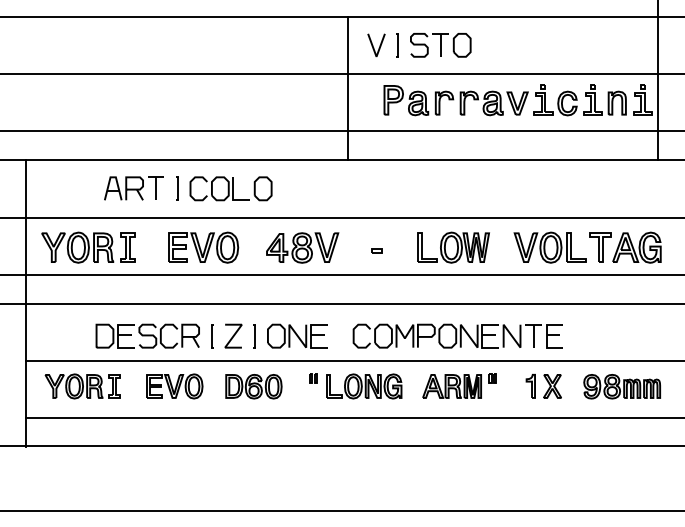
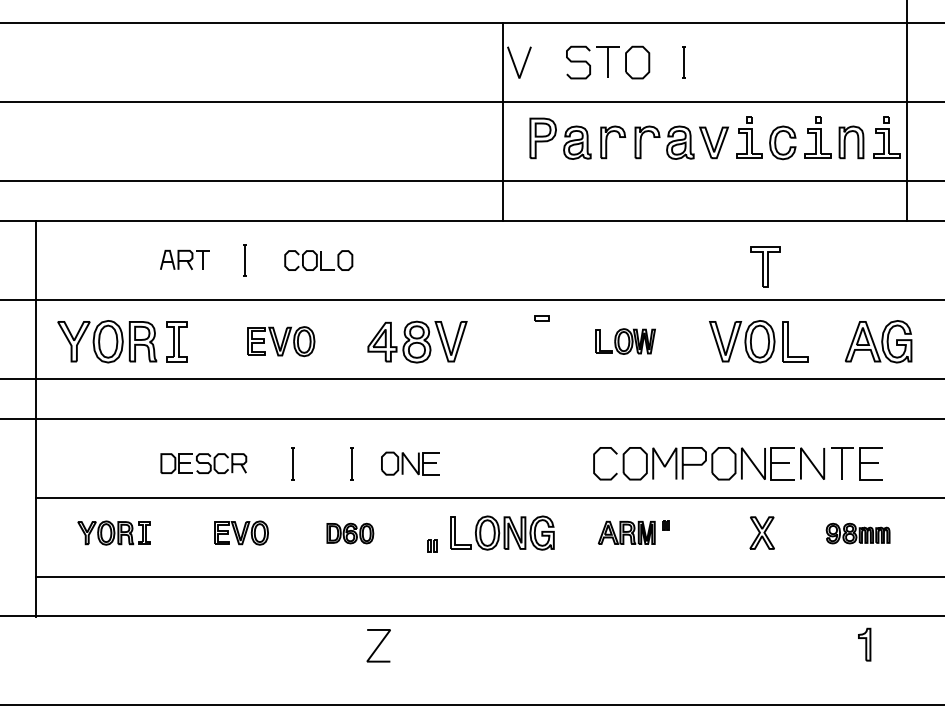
line: (397, 45) -> (683, 62), moved
line: (348, 88) -> (502, 122), moved
part: (133, 188) -> (184, 260), size x0.6
part: (230, 188) -> (318, 260), size x0.6
part: (203, 247) -> (280, 341), size x0.7
part: (453, 247) -> (625, 341), size x0.6
part: (600, 247) -> (764, 266), moved
part: (376, 250) -> (541, 317), moved
part: (147, 335) -> (203, 462), size x0.6
line: (233, 335) -> (378, 644), moved
part: (297, 335) -> (410, 462), size x0.7
part: (457, 335) -> (737, 462), moved
part: (313, 378) -> (432, 545), moved
part: (459, 385) -> (633, 531), size x0.7
part: (82, 386) -> (113, 533), size x0.7
part: (174, 386) -> (240, 533), size x0.7
part: (253, 386) -> (349, 533), size x0.6
part: (530, 386) -> (864, 644), moved
part: (621, 386) -> (857, 533), size x0.6

